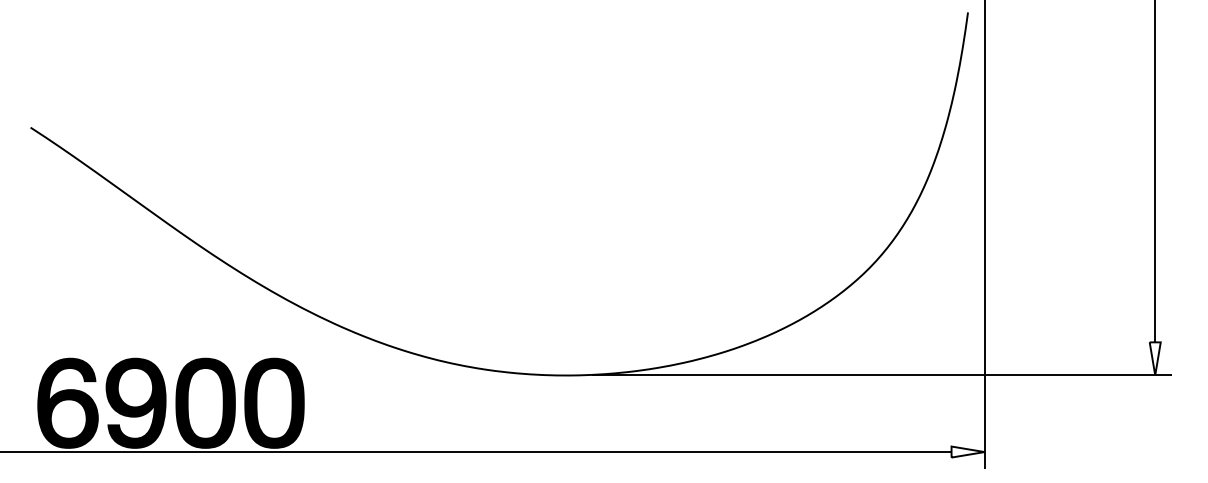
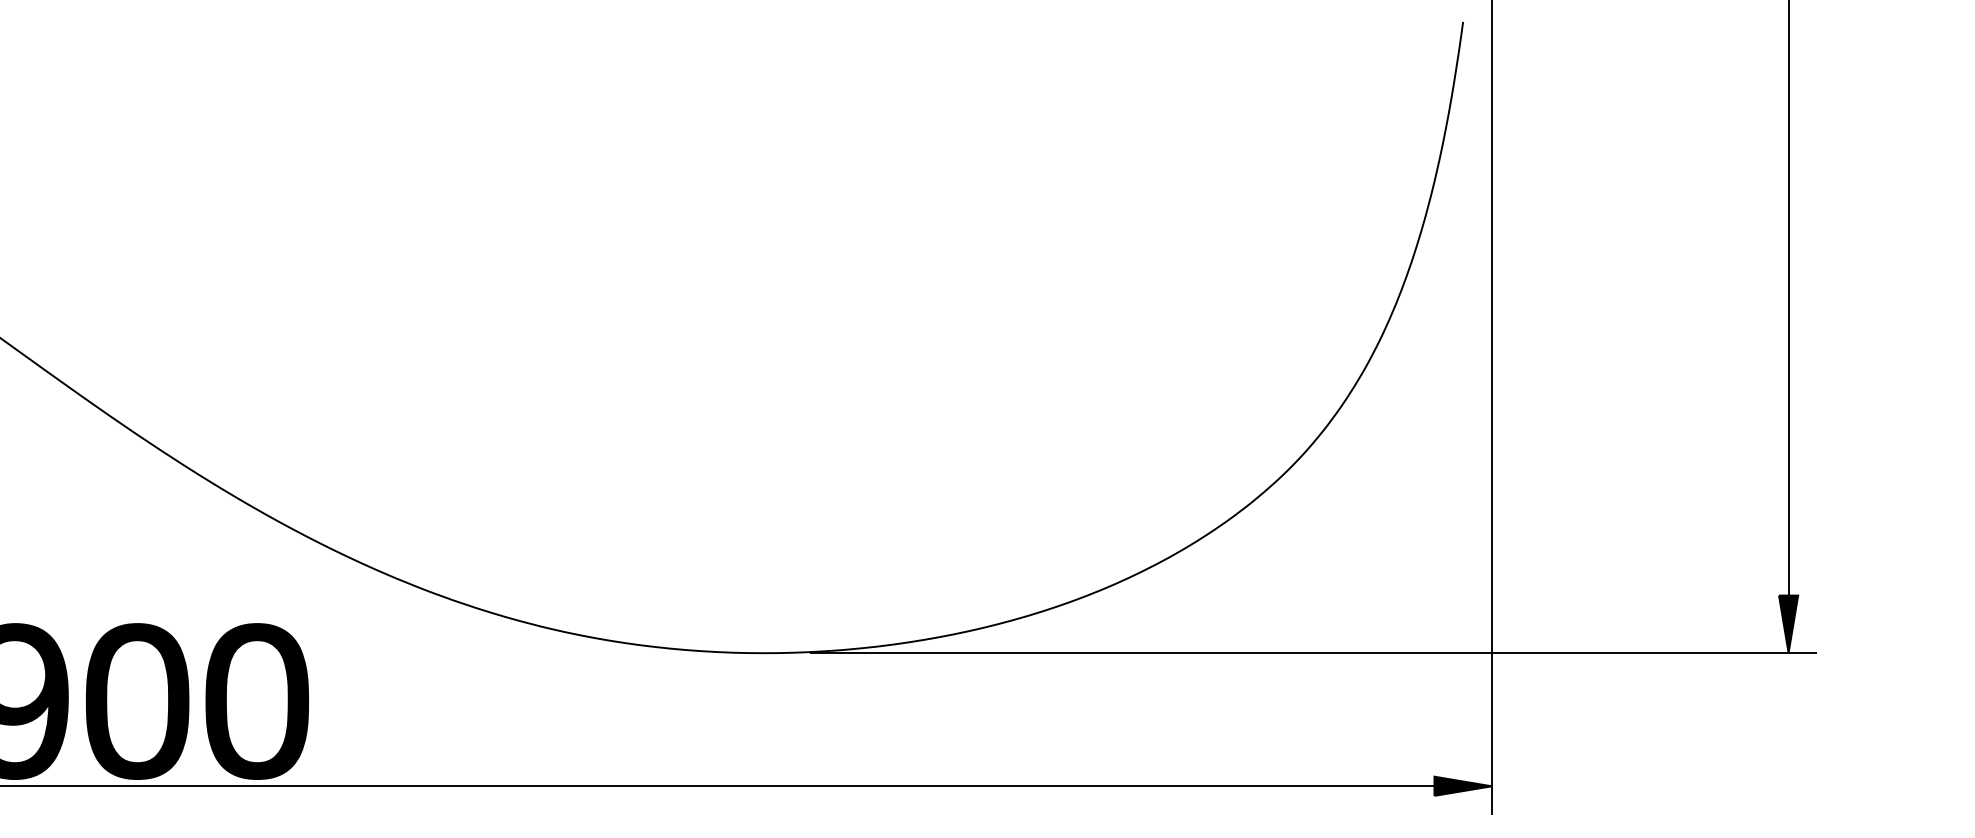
fill: (1154, 358) -> (1787, 623), added
fill: (967, 451) -> (1462, 785), added

